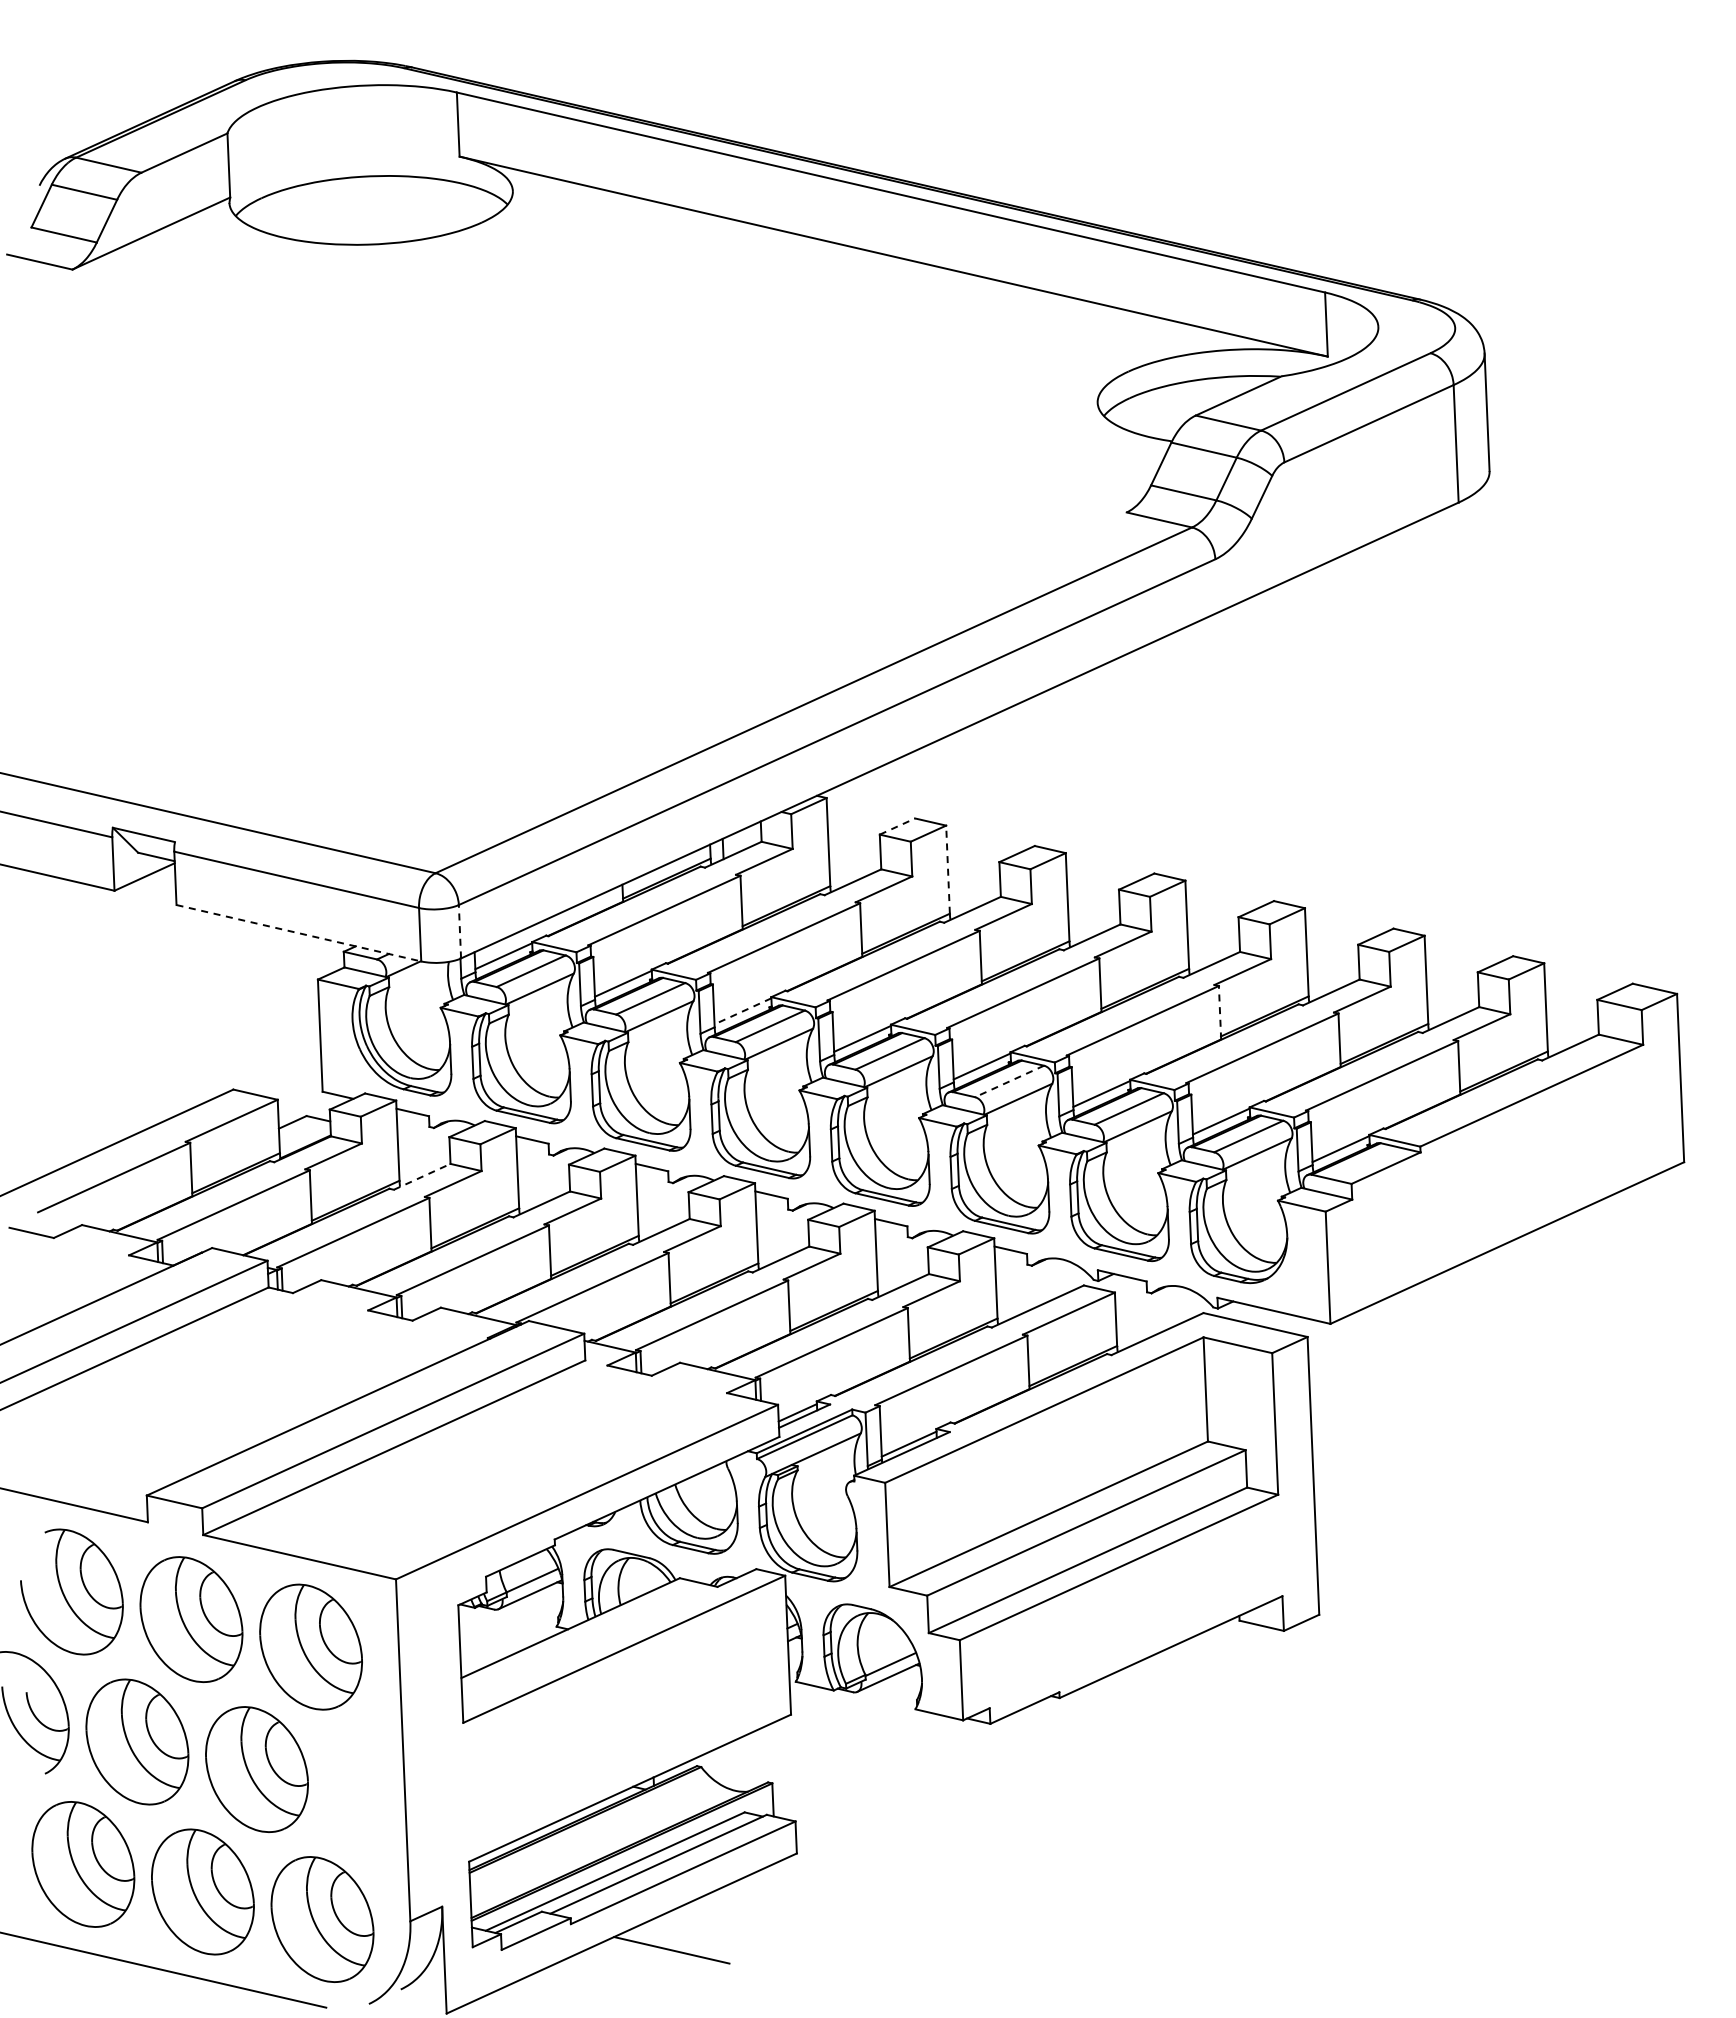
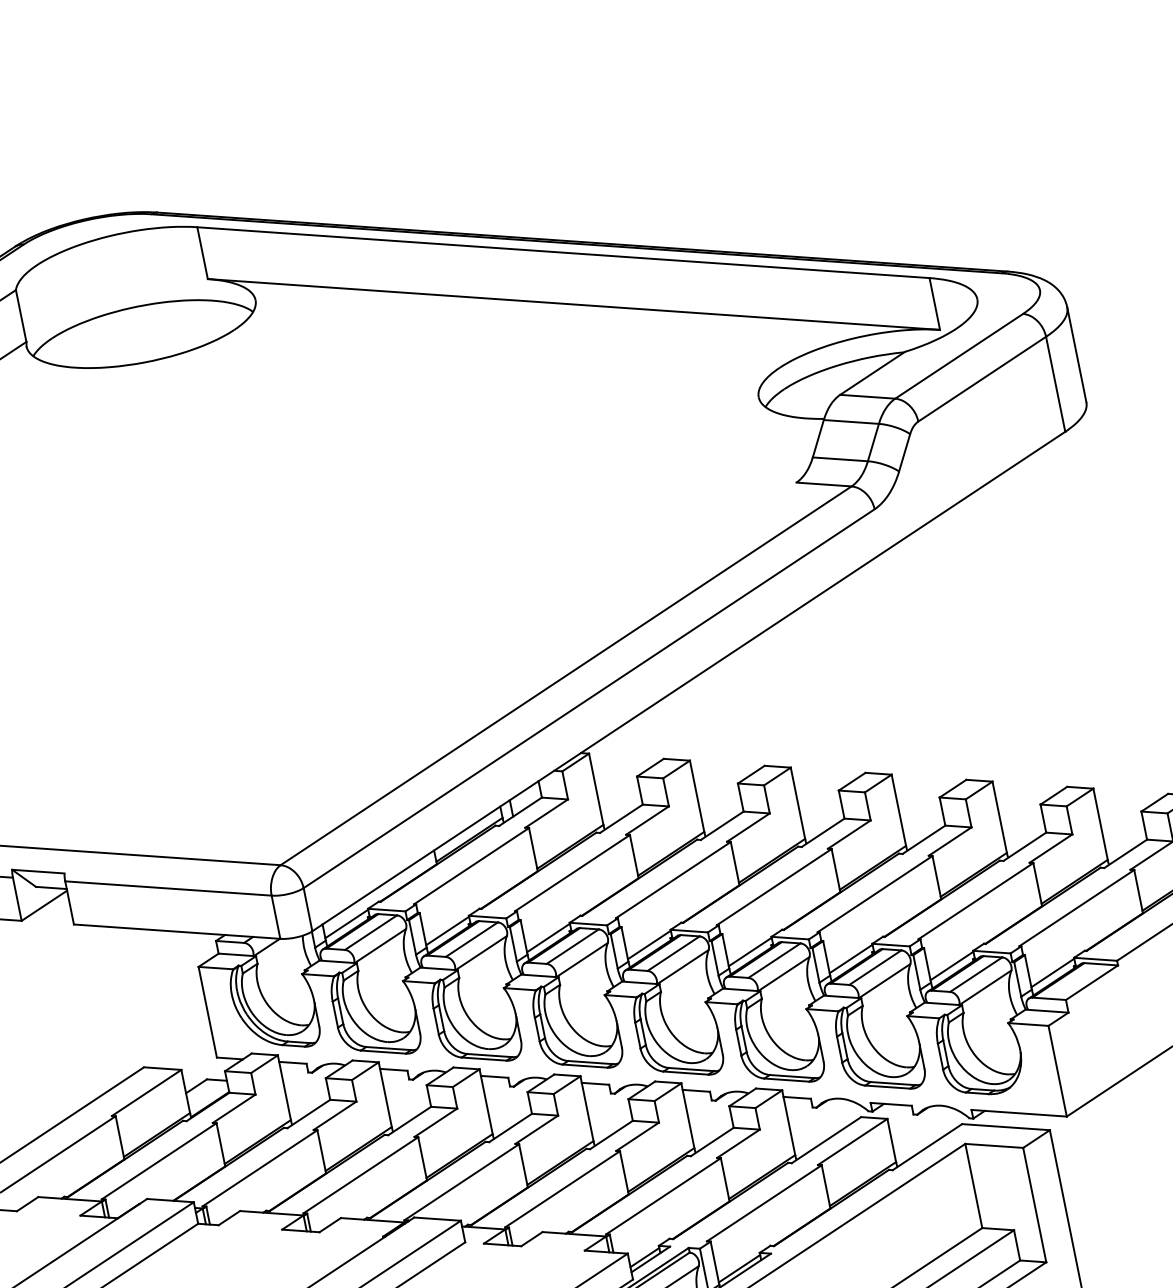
line: (897, 826) -> (650, 767), dashed -> solid
line: (948, 869) -> (697, 796), dashed -> solid
line: (459, 931) -> (307, 909), dashed -> solid
line: (298, 933) -> (176, 931), dashed -> solid
line: (742, 1011) -> (548, 938), dashed -> solid
line: (1220, 1012) -> (937, 877), dashed -> solid
line: (1009, 1081) -> (774, 960), dashed -> solid
line: (422, 1176) -> (309, 1113), dashed -> solid

